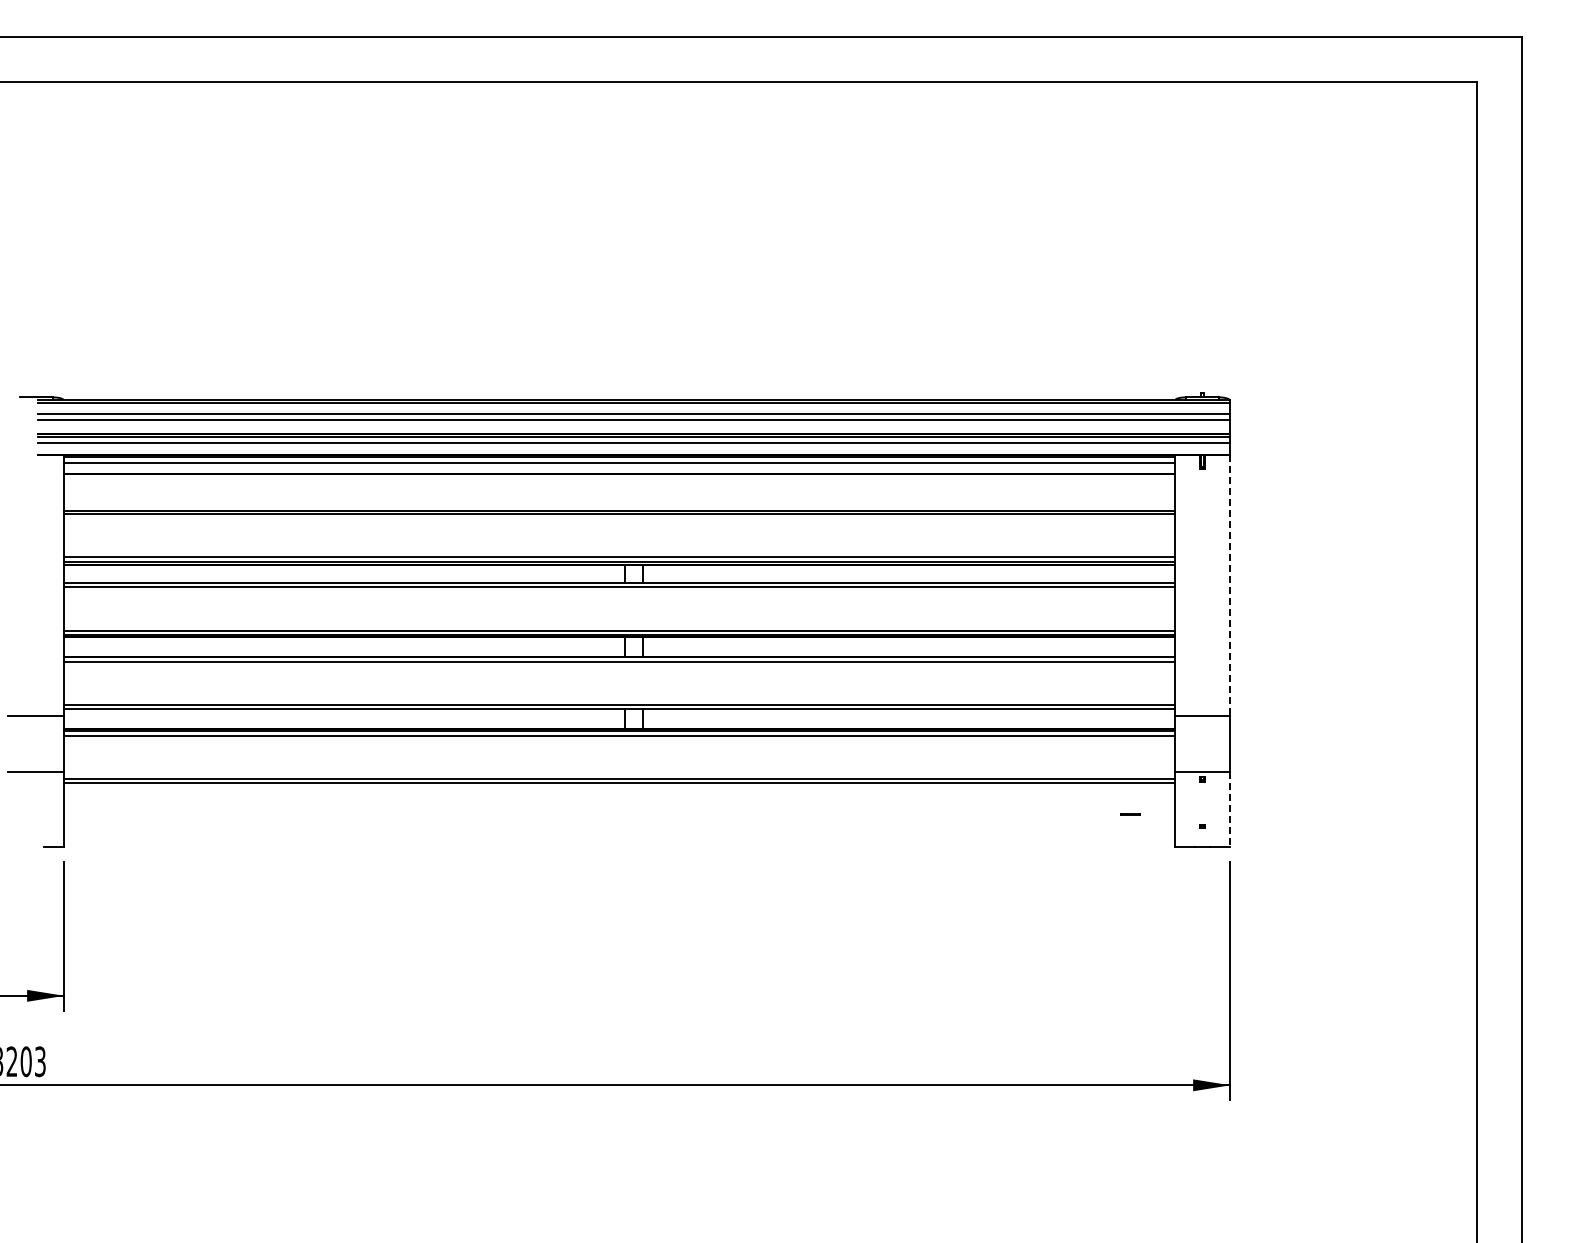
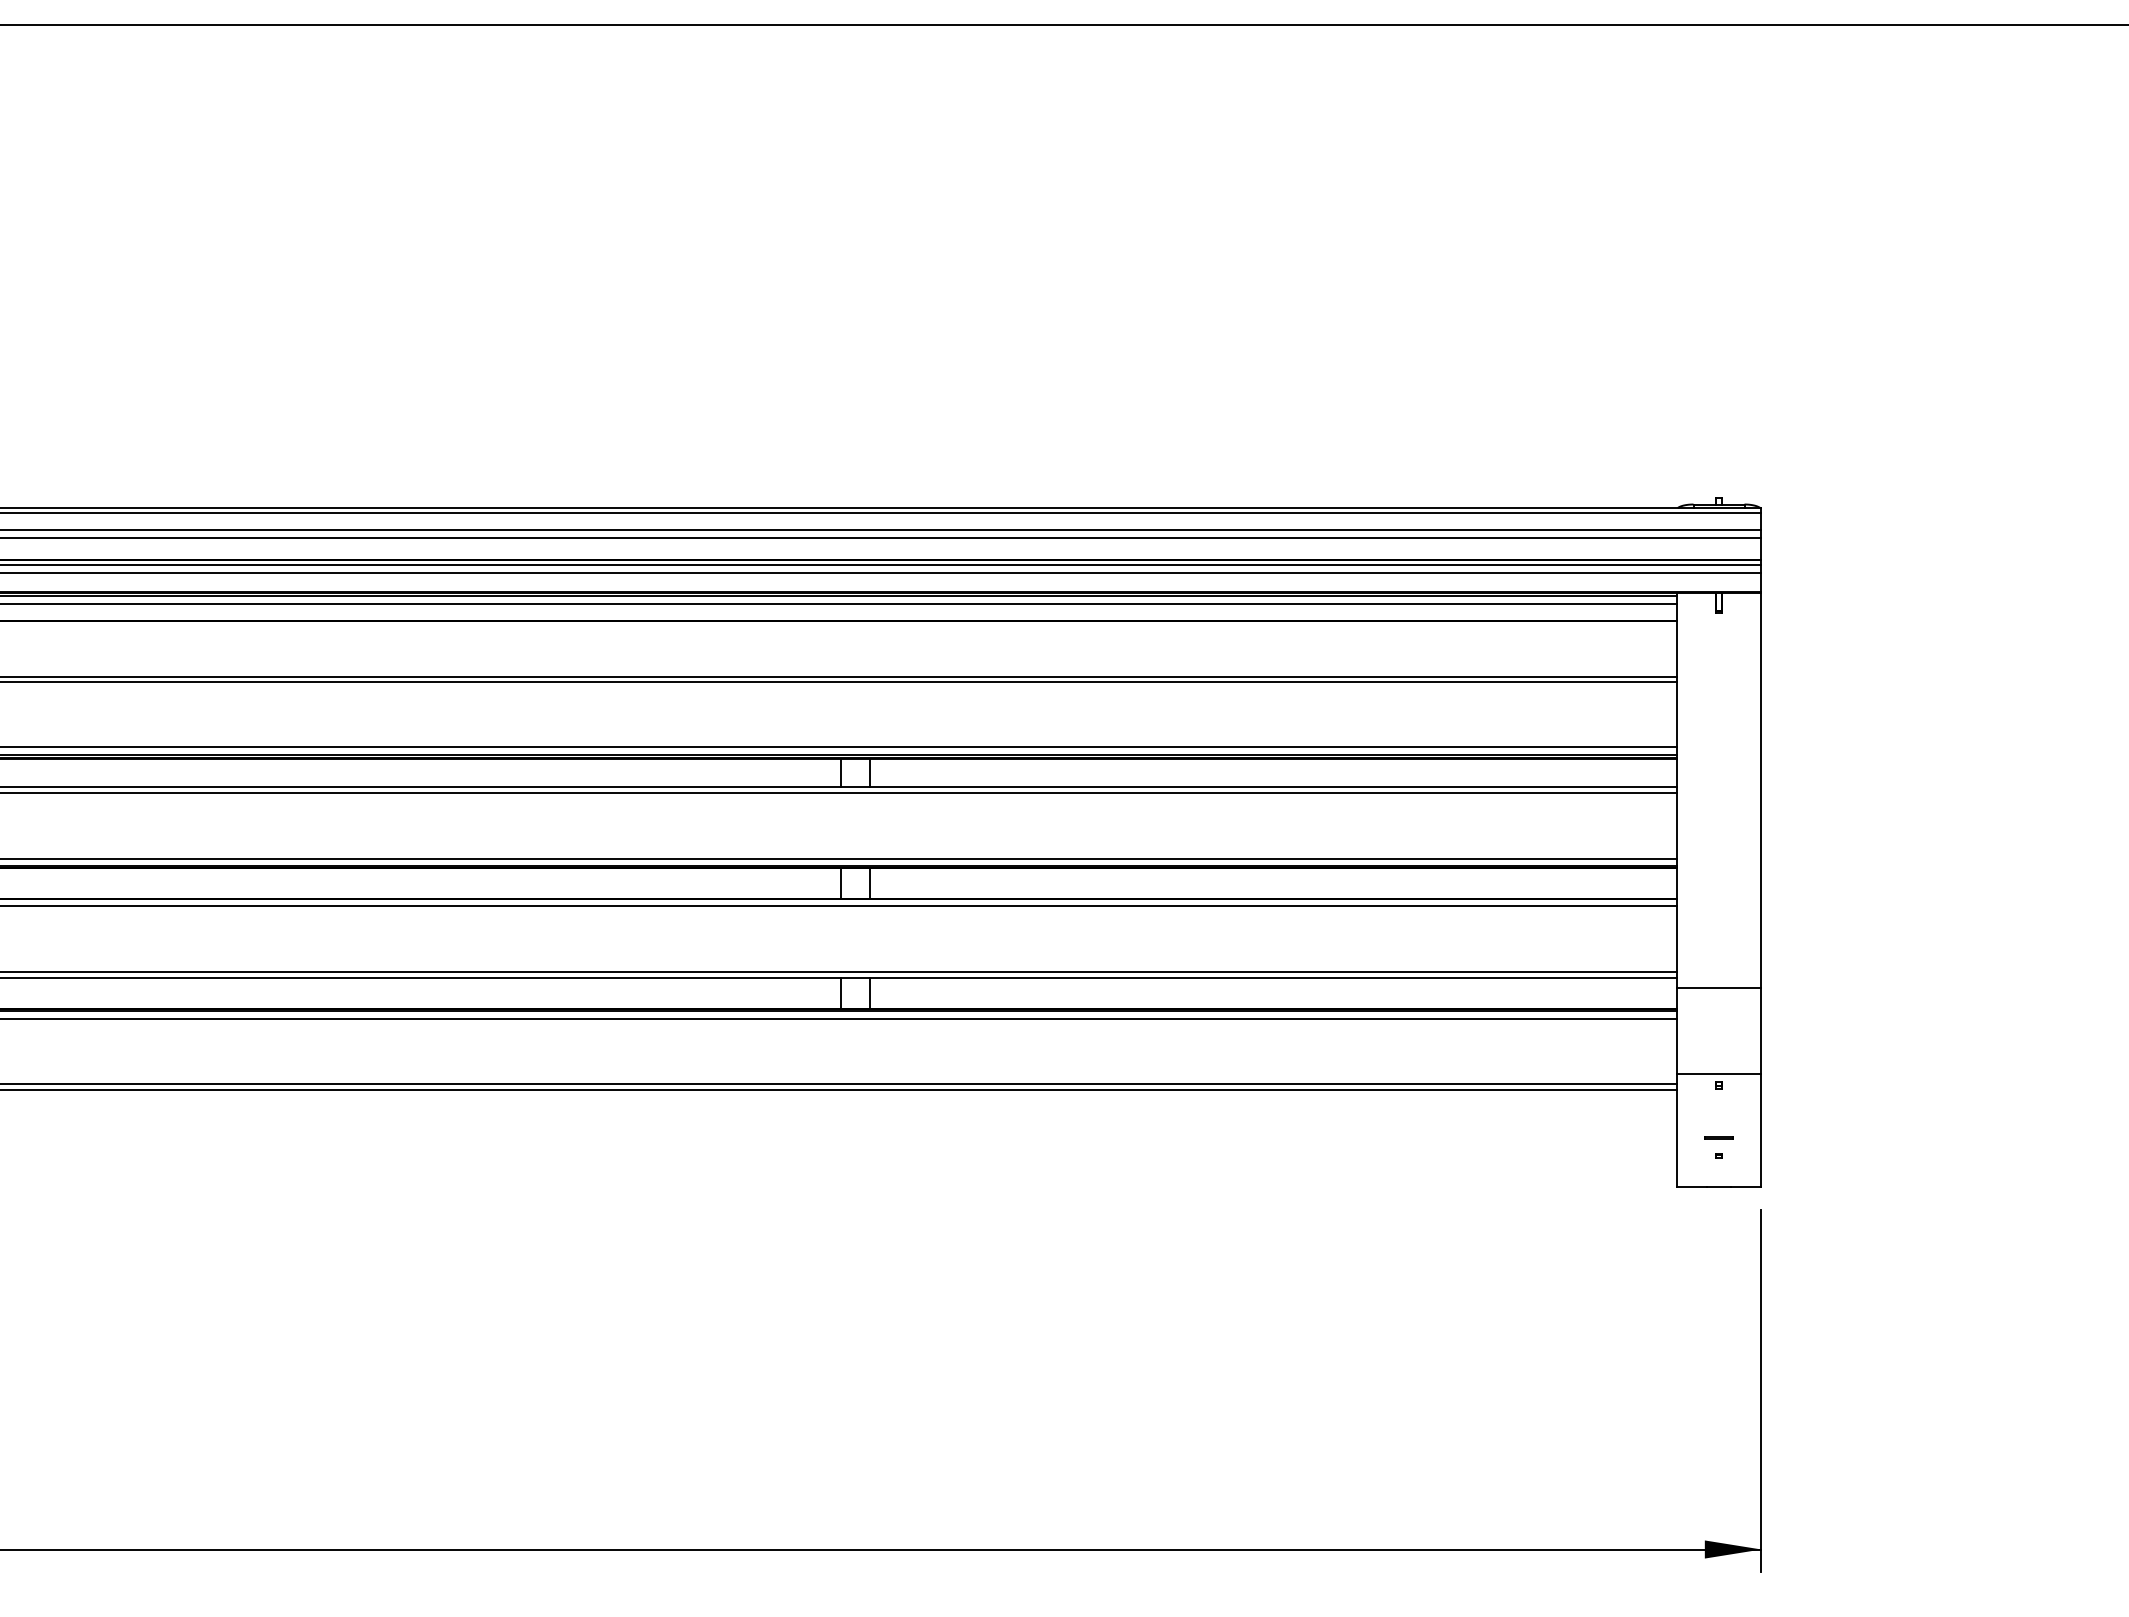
line: (1230, 585) -> (1761, 790), dashed -> solid
line: (1230, 809) -> (1761, 1130), dashed -> solid
line: (1130, 814) -> (1719, 1138), moved

